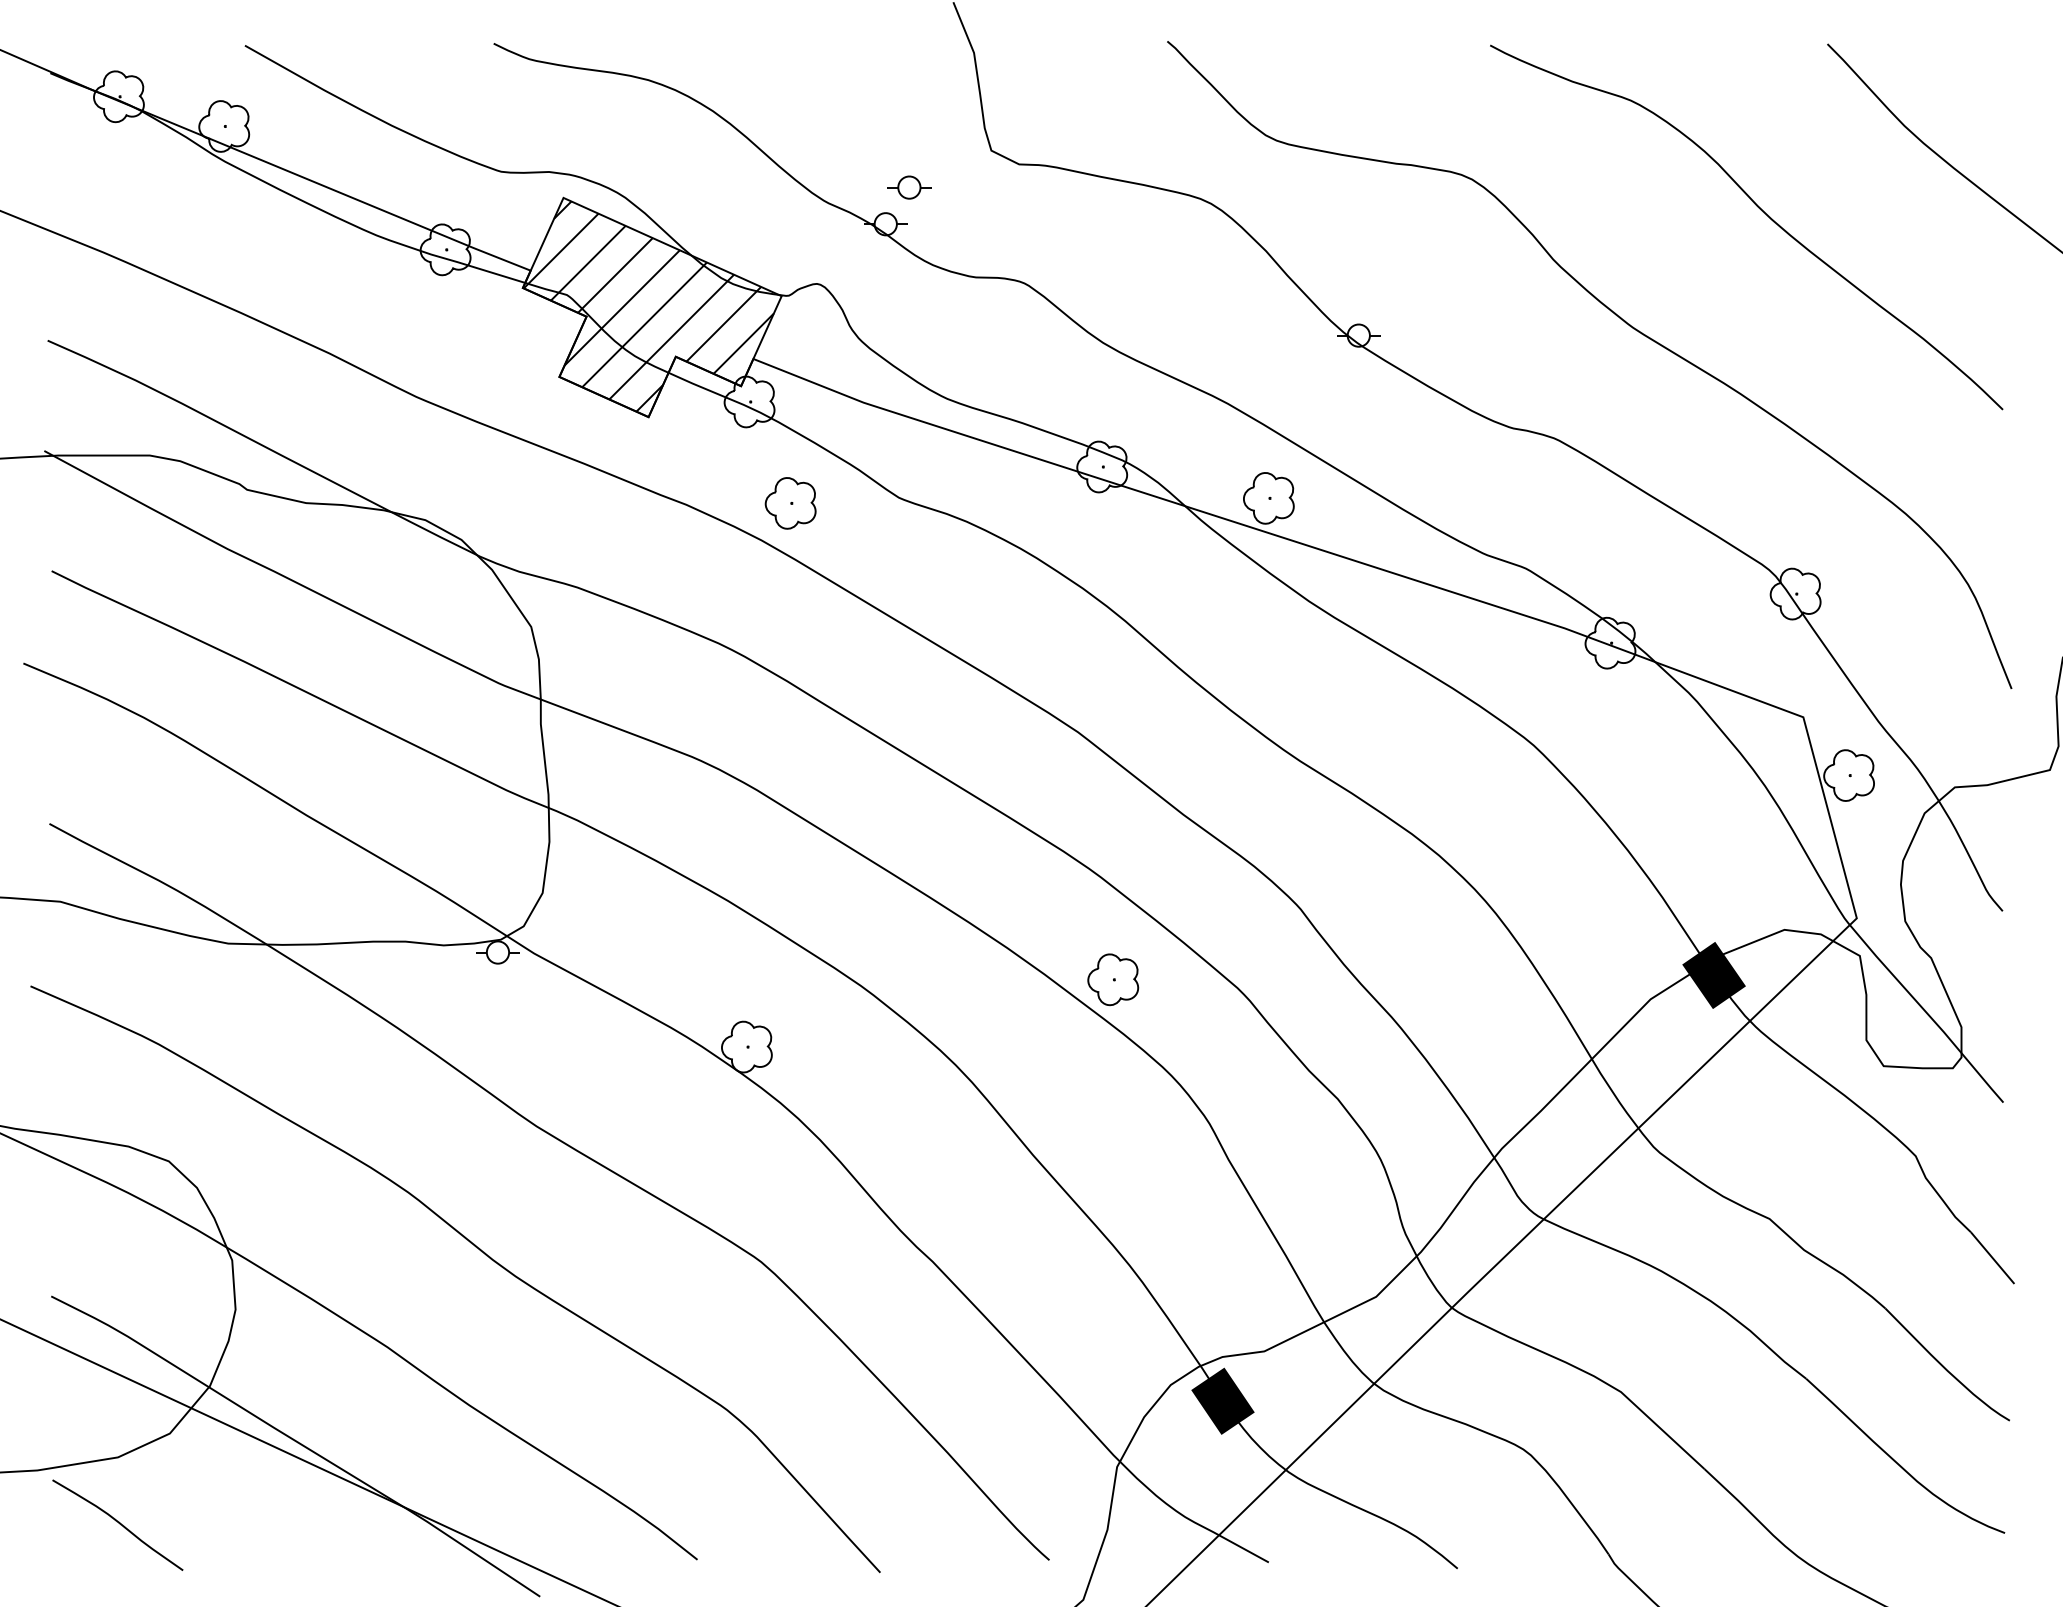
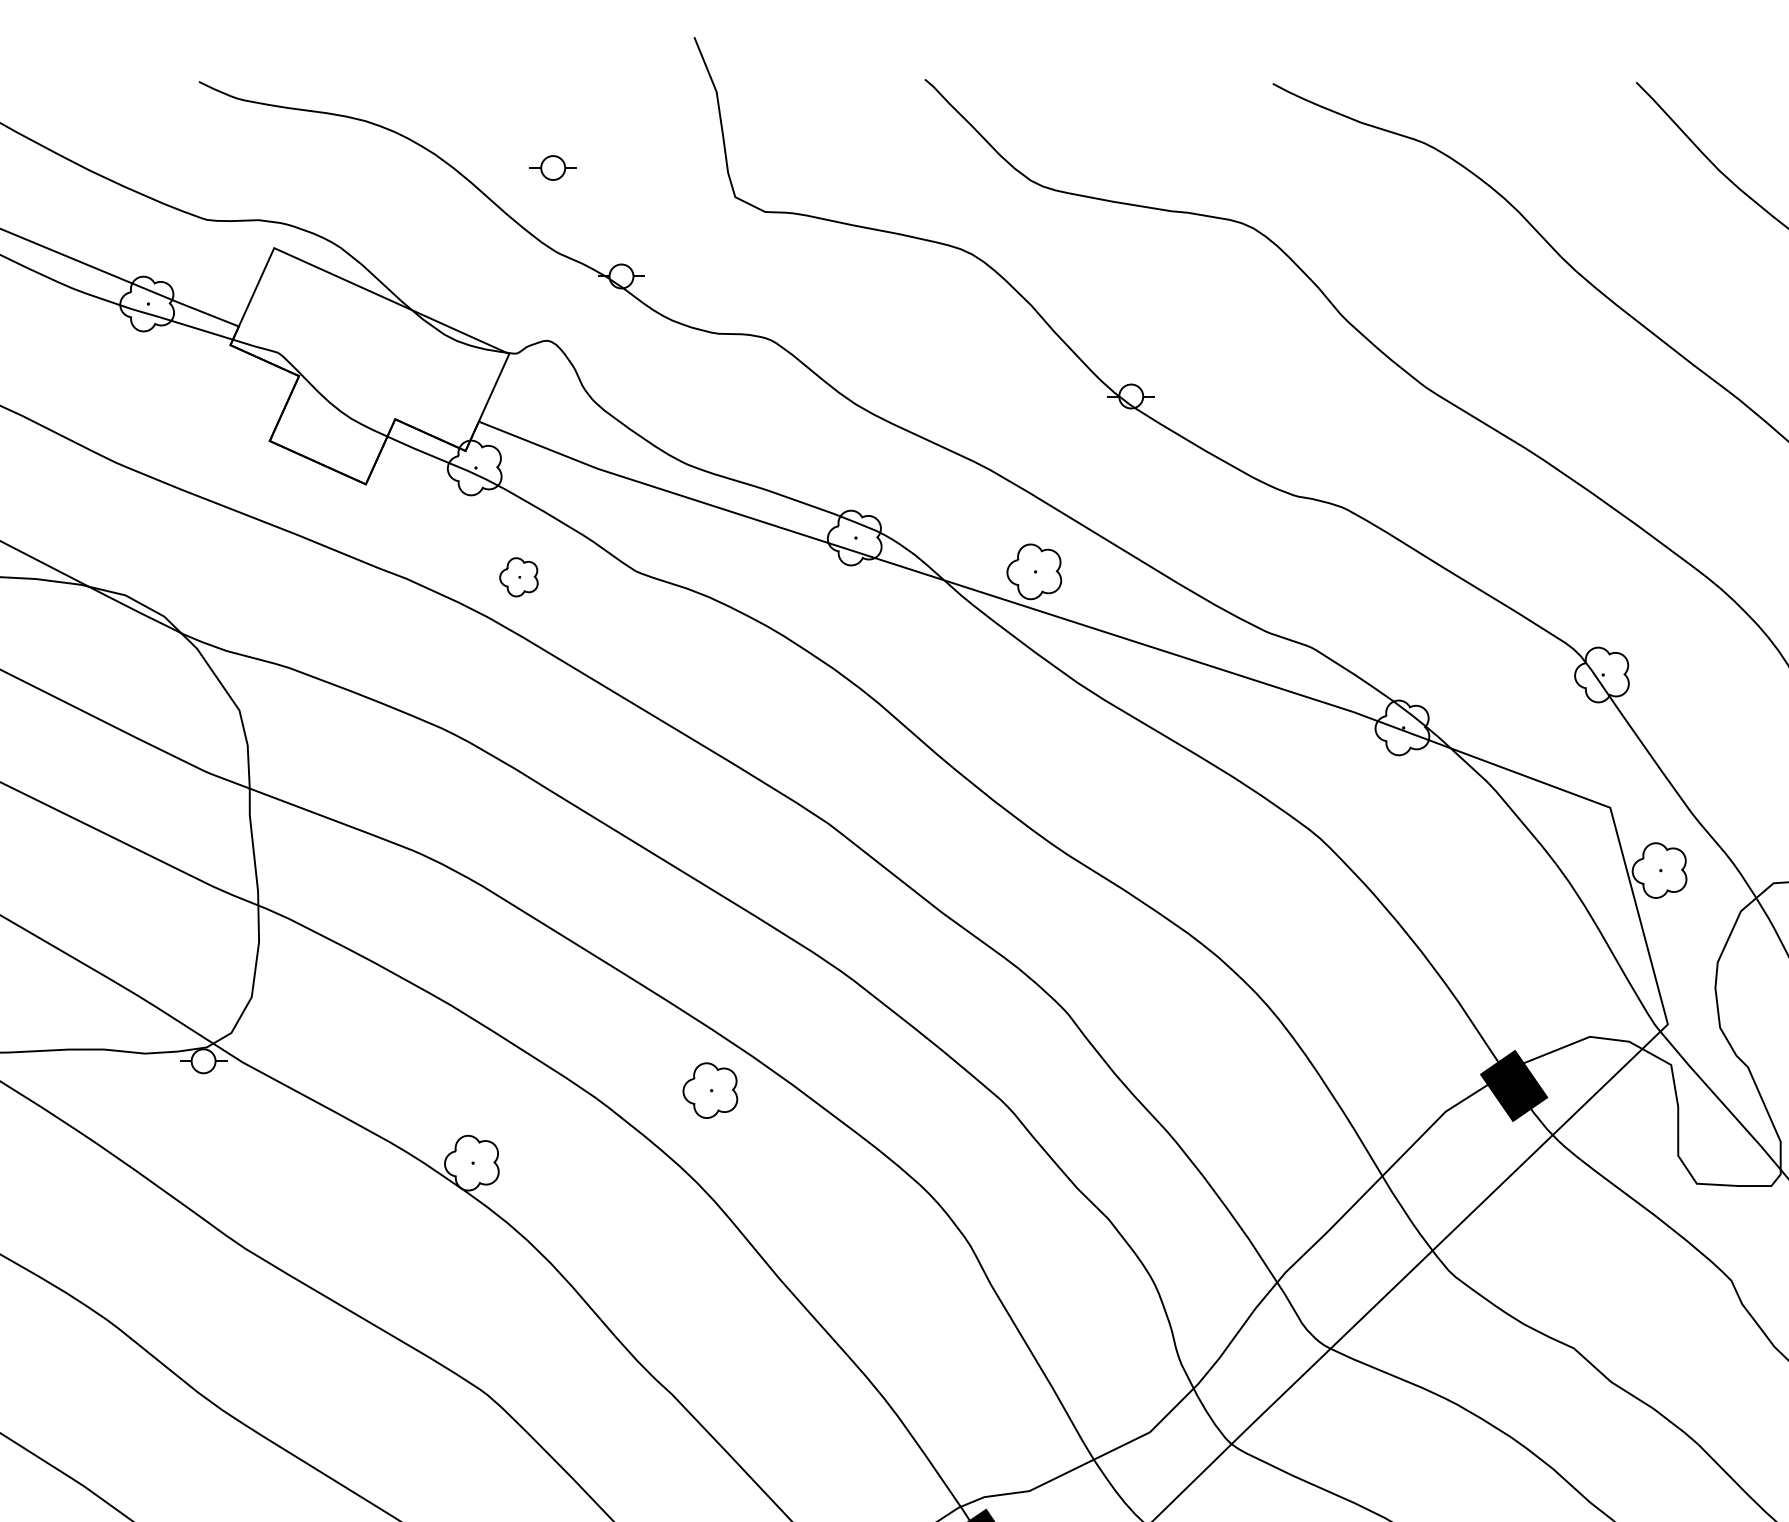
part: (909, 187) -> (553, 167), moved
hatch: (648, 306) -> (365, 365), removed
part: (790, 503) -> (518, 577), size x0.7
part: (1113, 979) -> (710, 1090), moved

